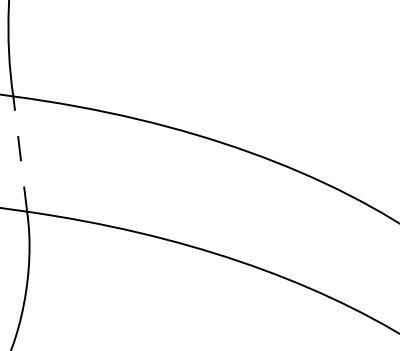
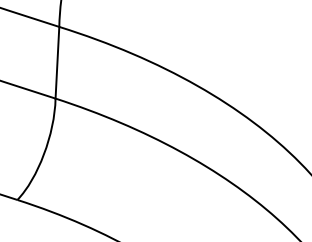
line: (20, 153) -> (57, 62), dashed -> solid

